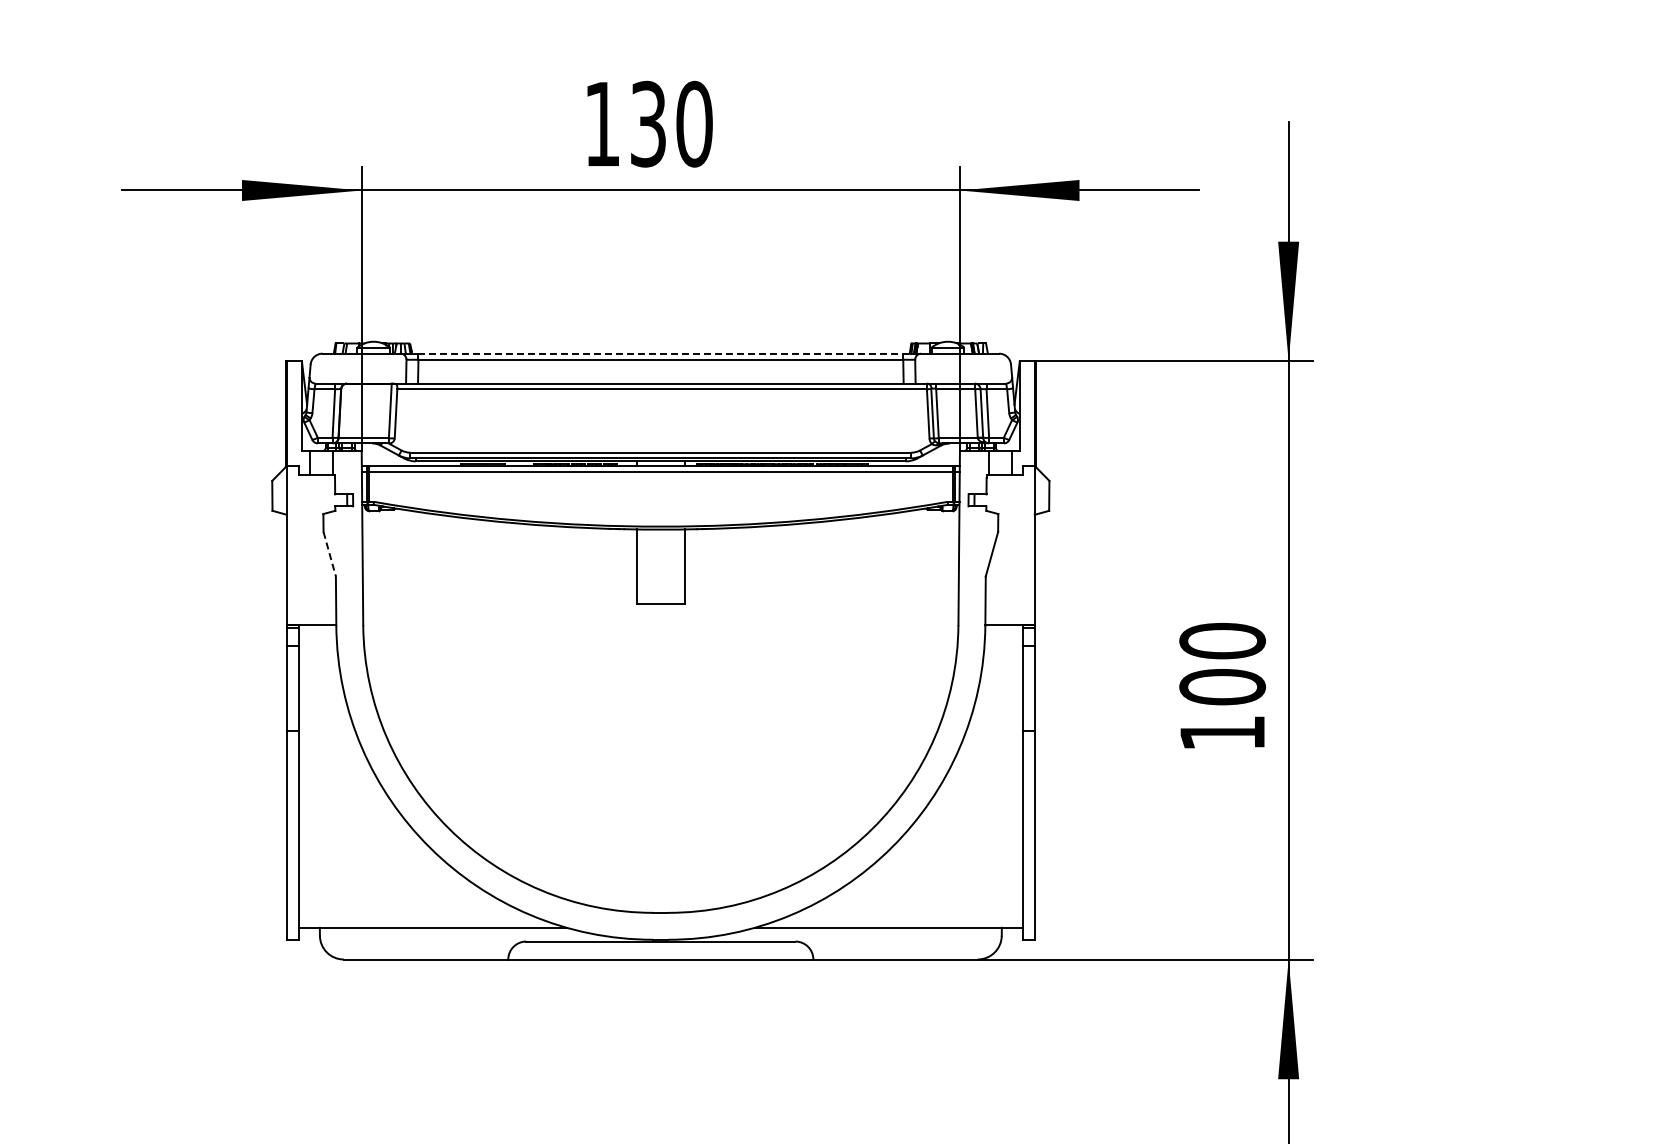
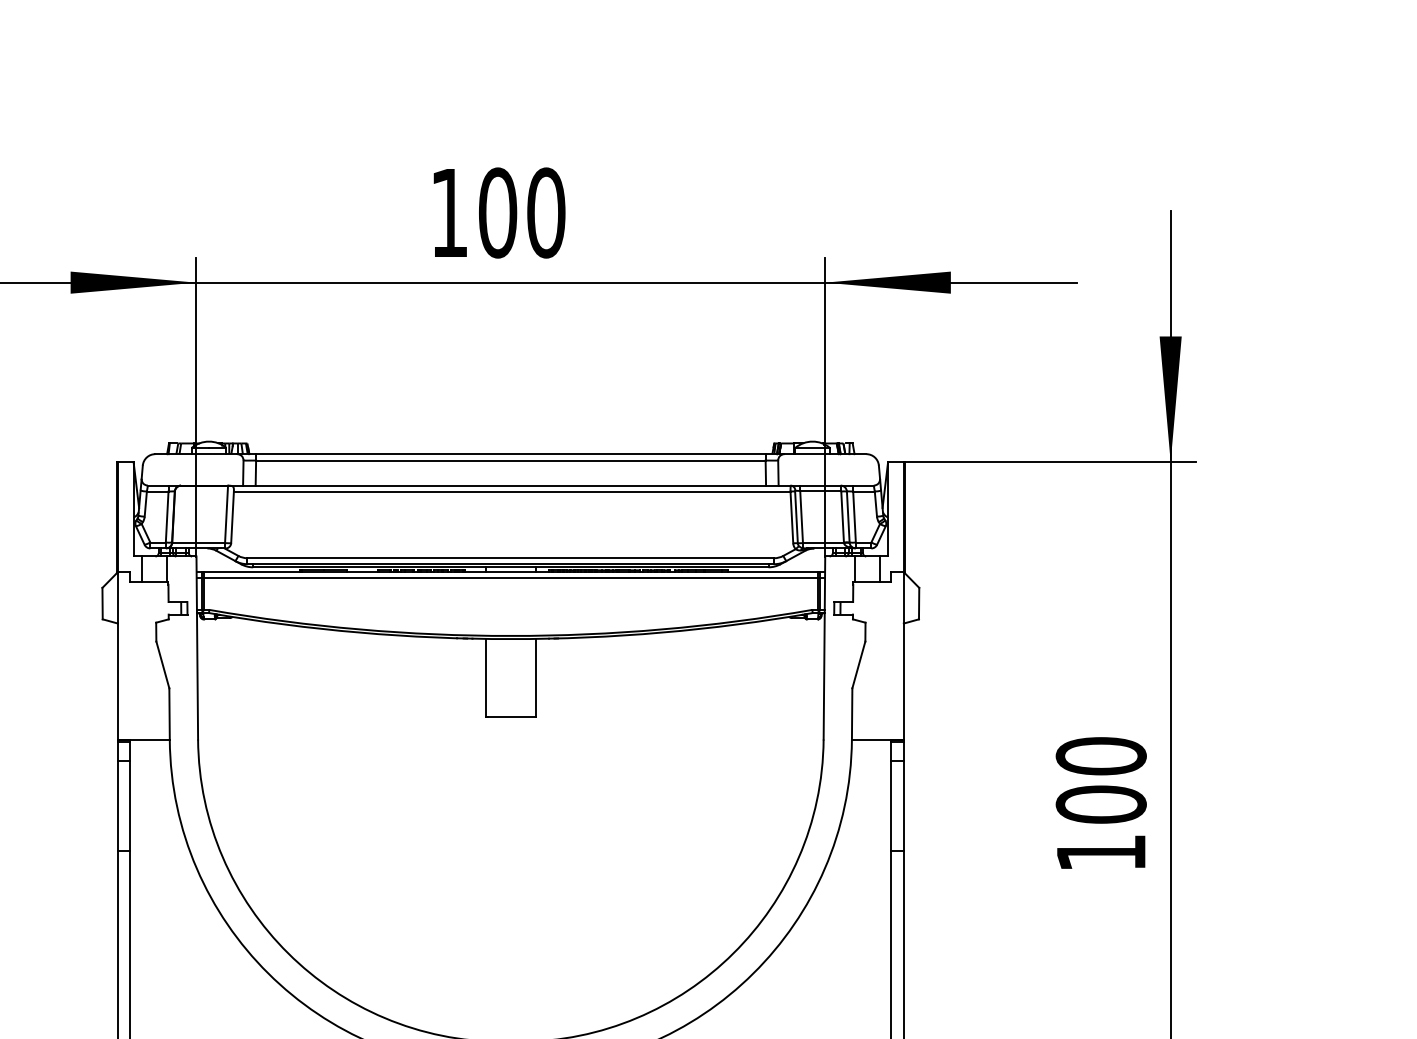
text: (648, 123) -> (497, 212), 130 -> 100
line: (661, 353) -> (511, 453), dashed -> solid
line: (329, 554) -> (162, 665), dashed -> solid

